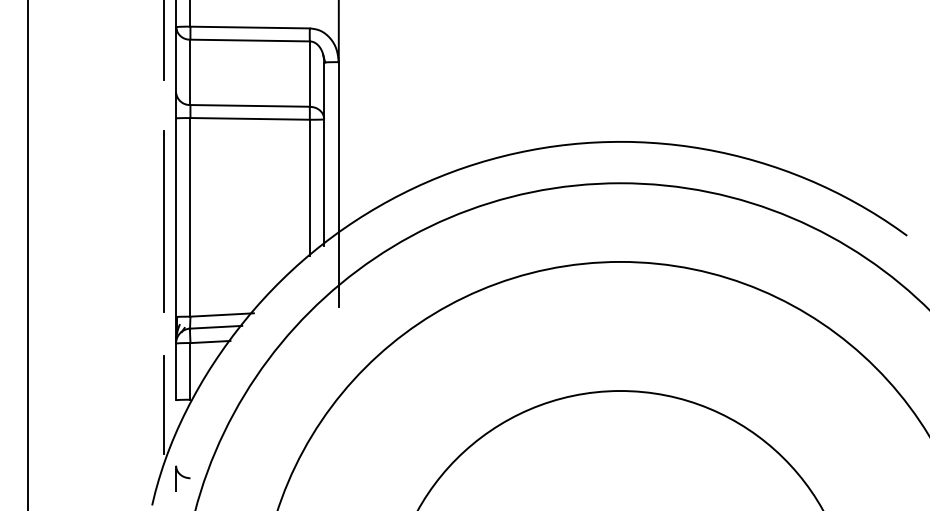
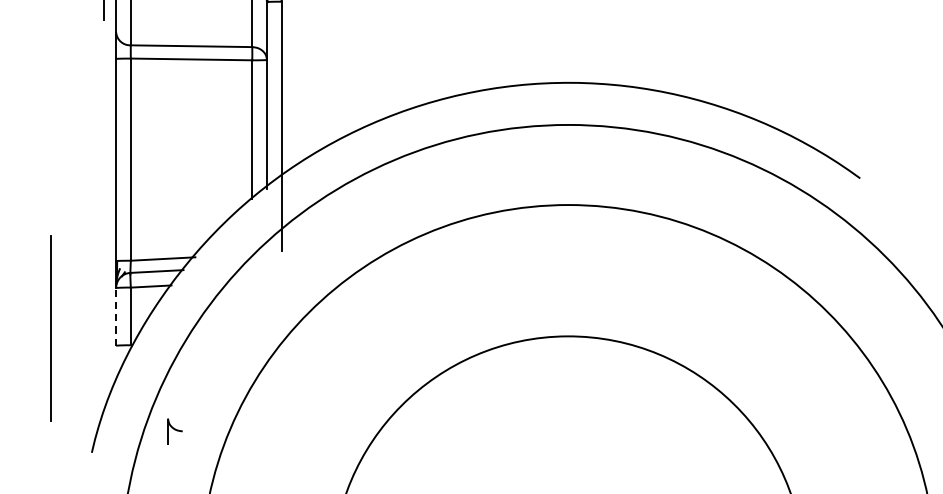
line: (163, 221) -> (50, 328), moved
line: (176, 371) -> (116, 316), solid -> dashed
line: (163, 404) -> (103, 350), removed
part: (182, 478) -> (174, 431), moved

